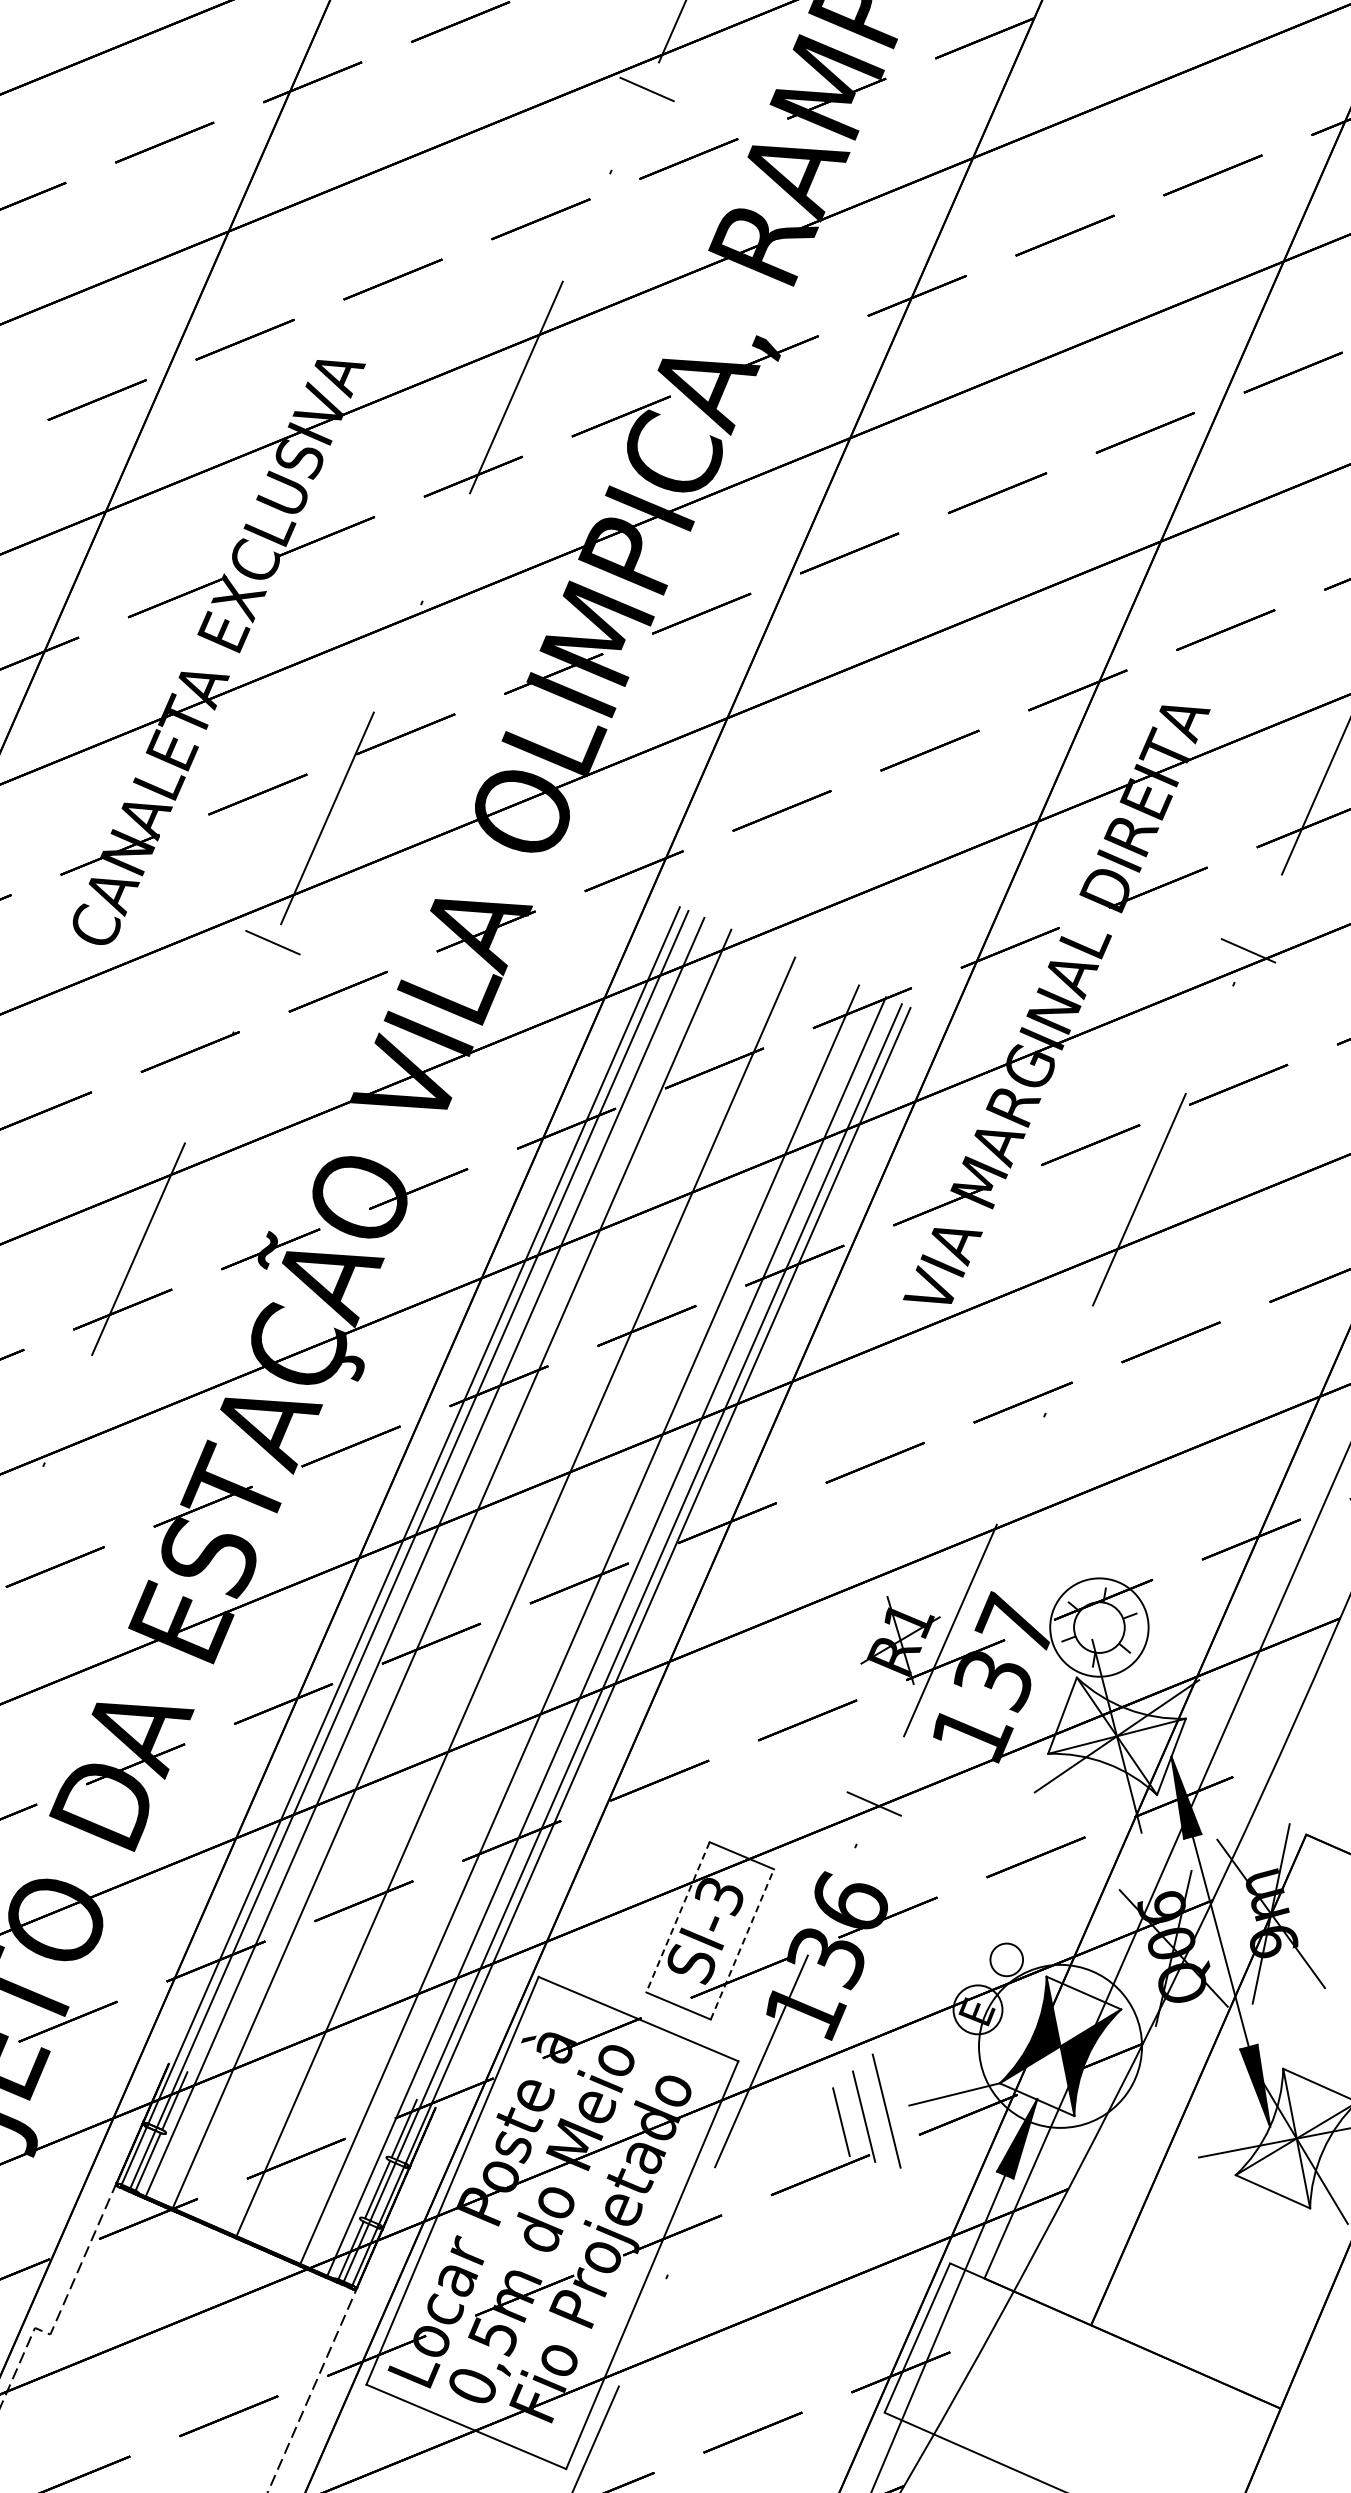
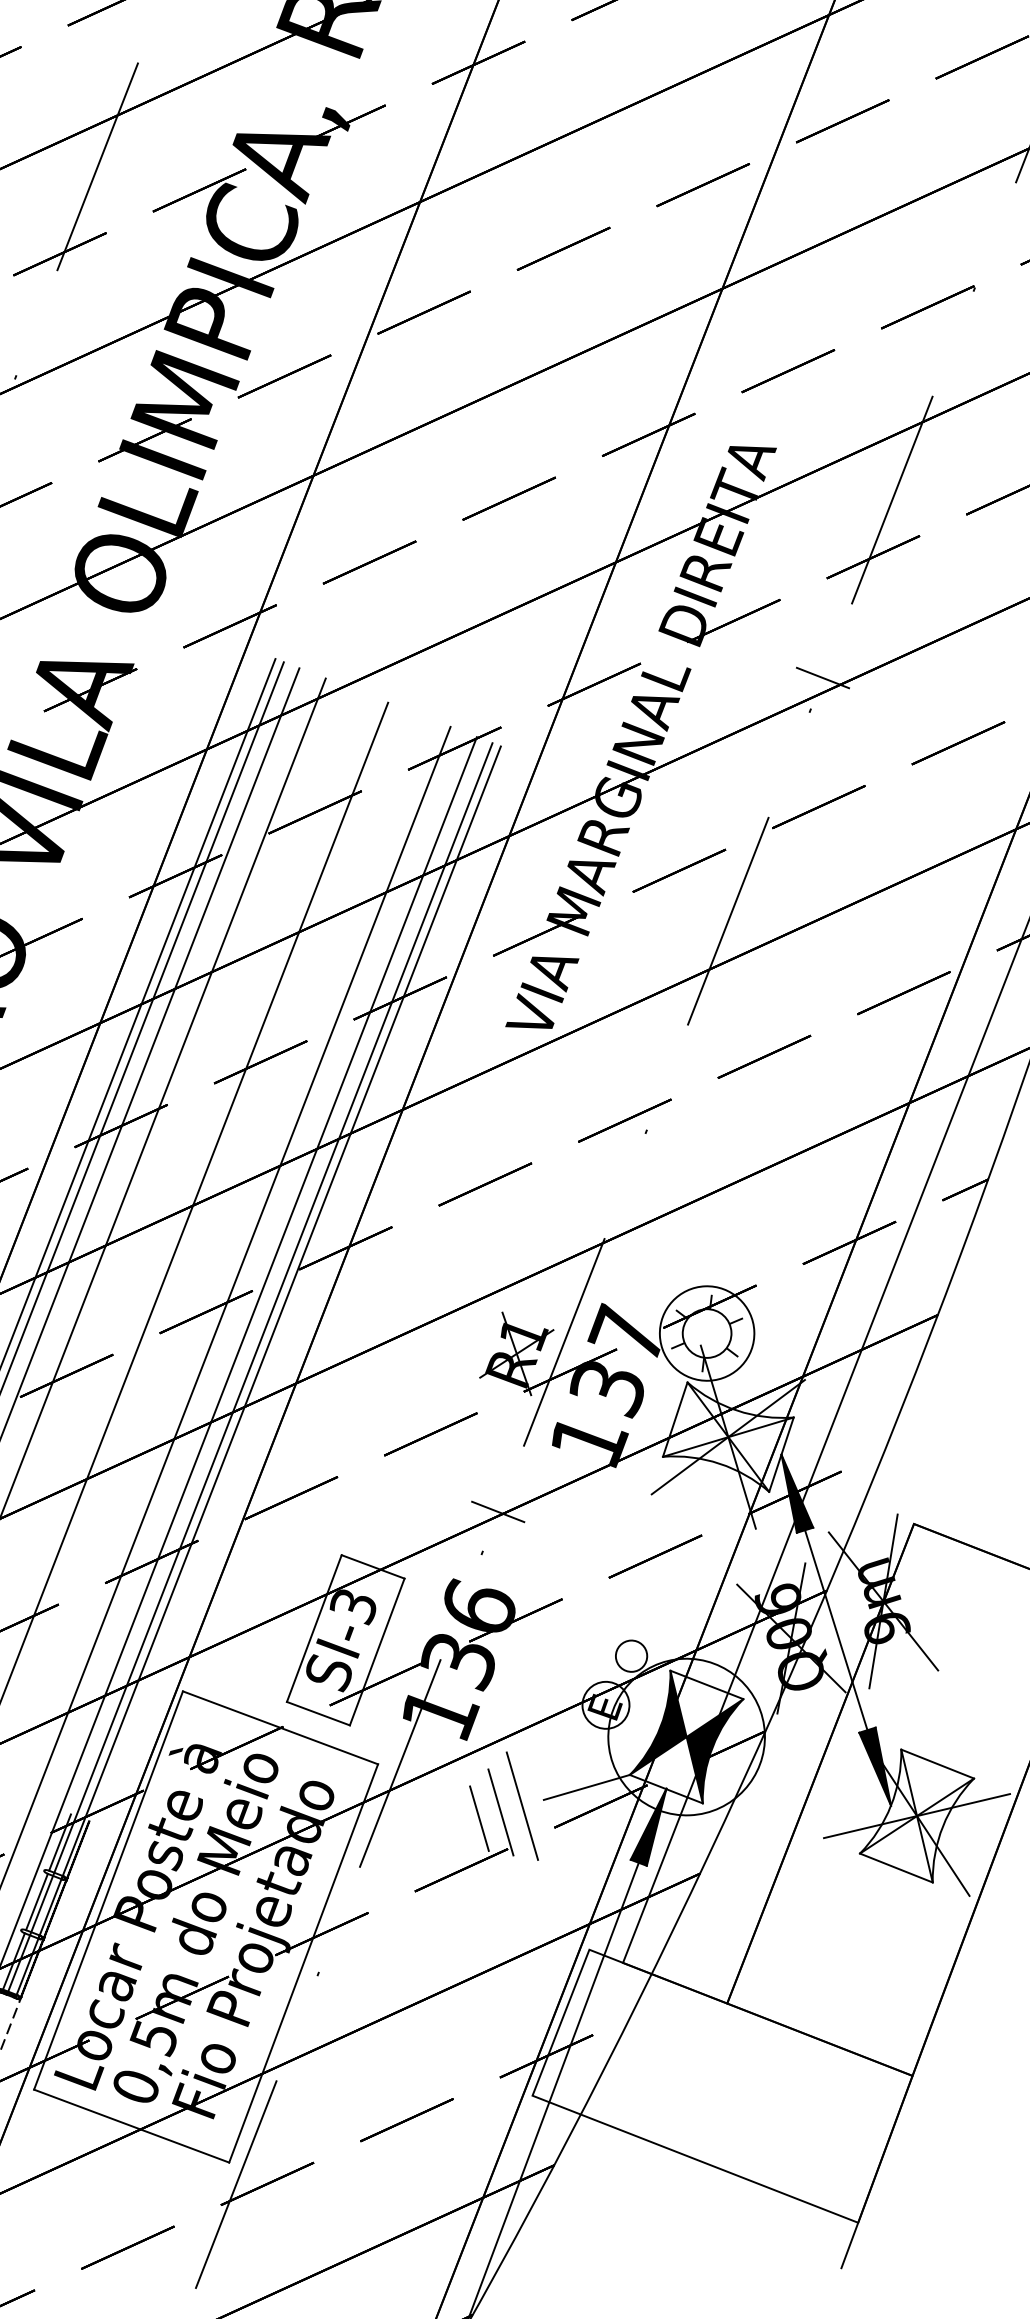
line: (678, 1917) -> (314, 1628), dashed -> solid
line: (742, 1944) -> (377, 1652), dashed -> solid

